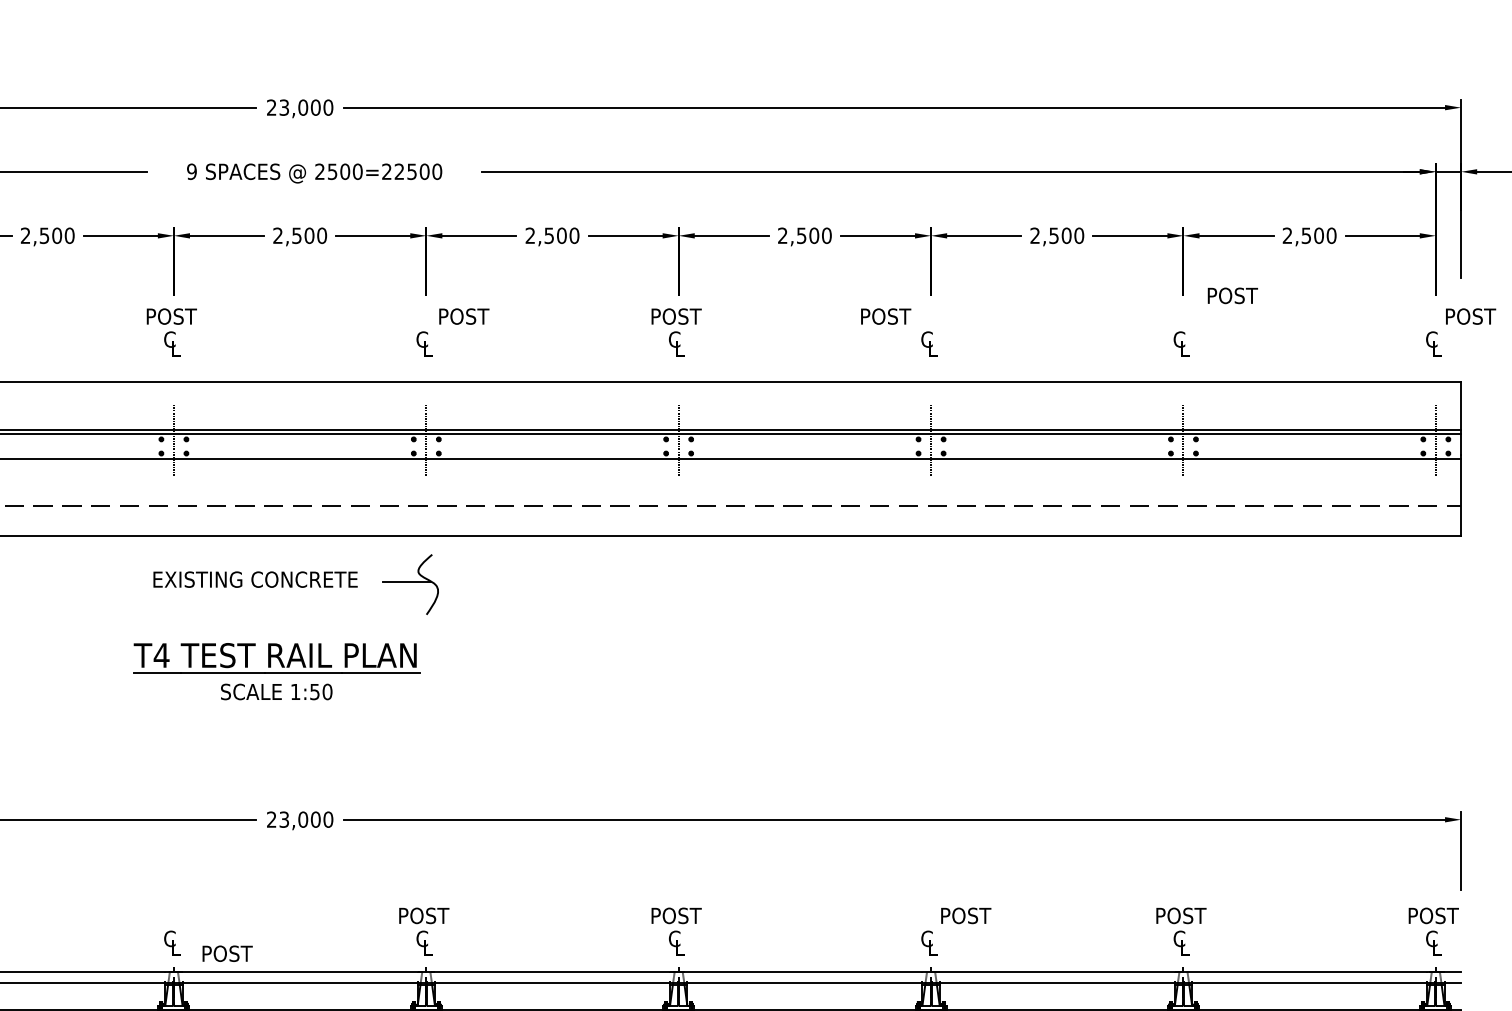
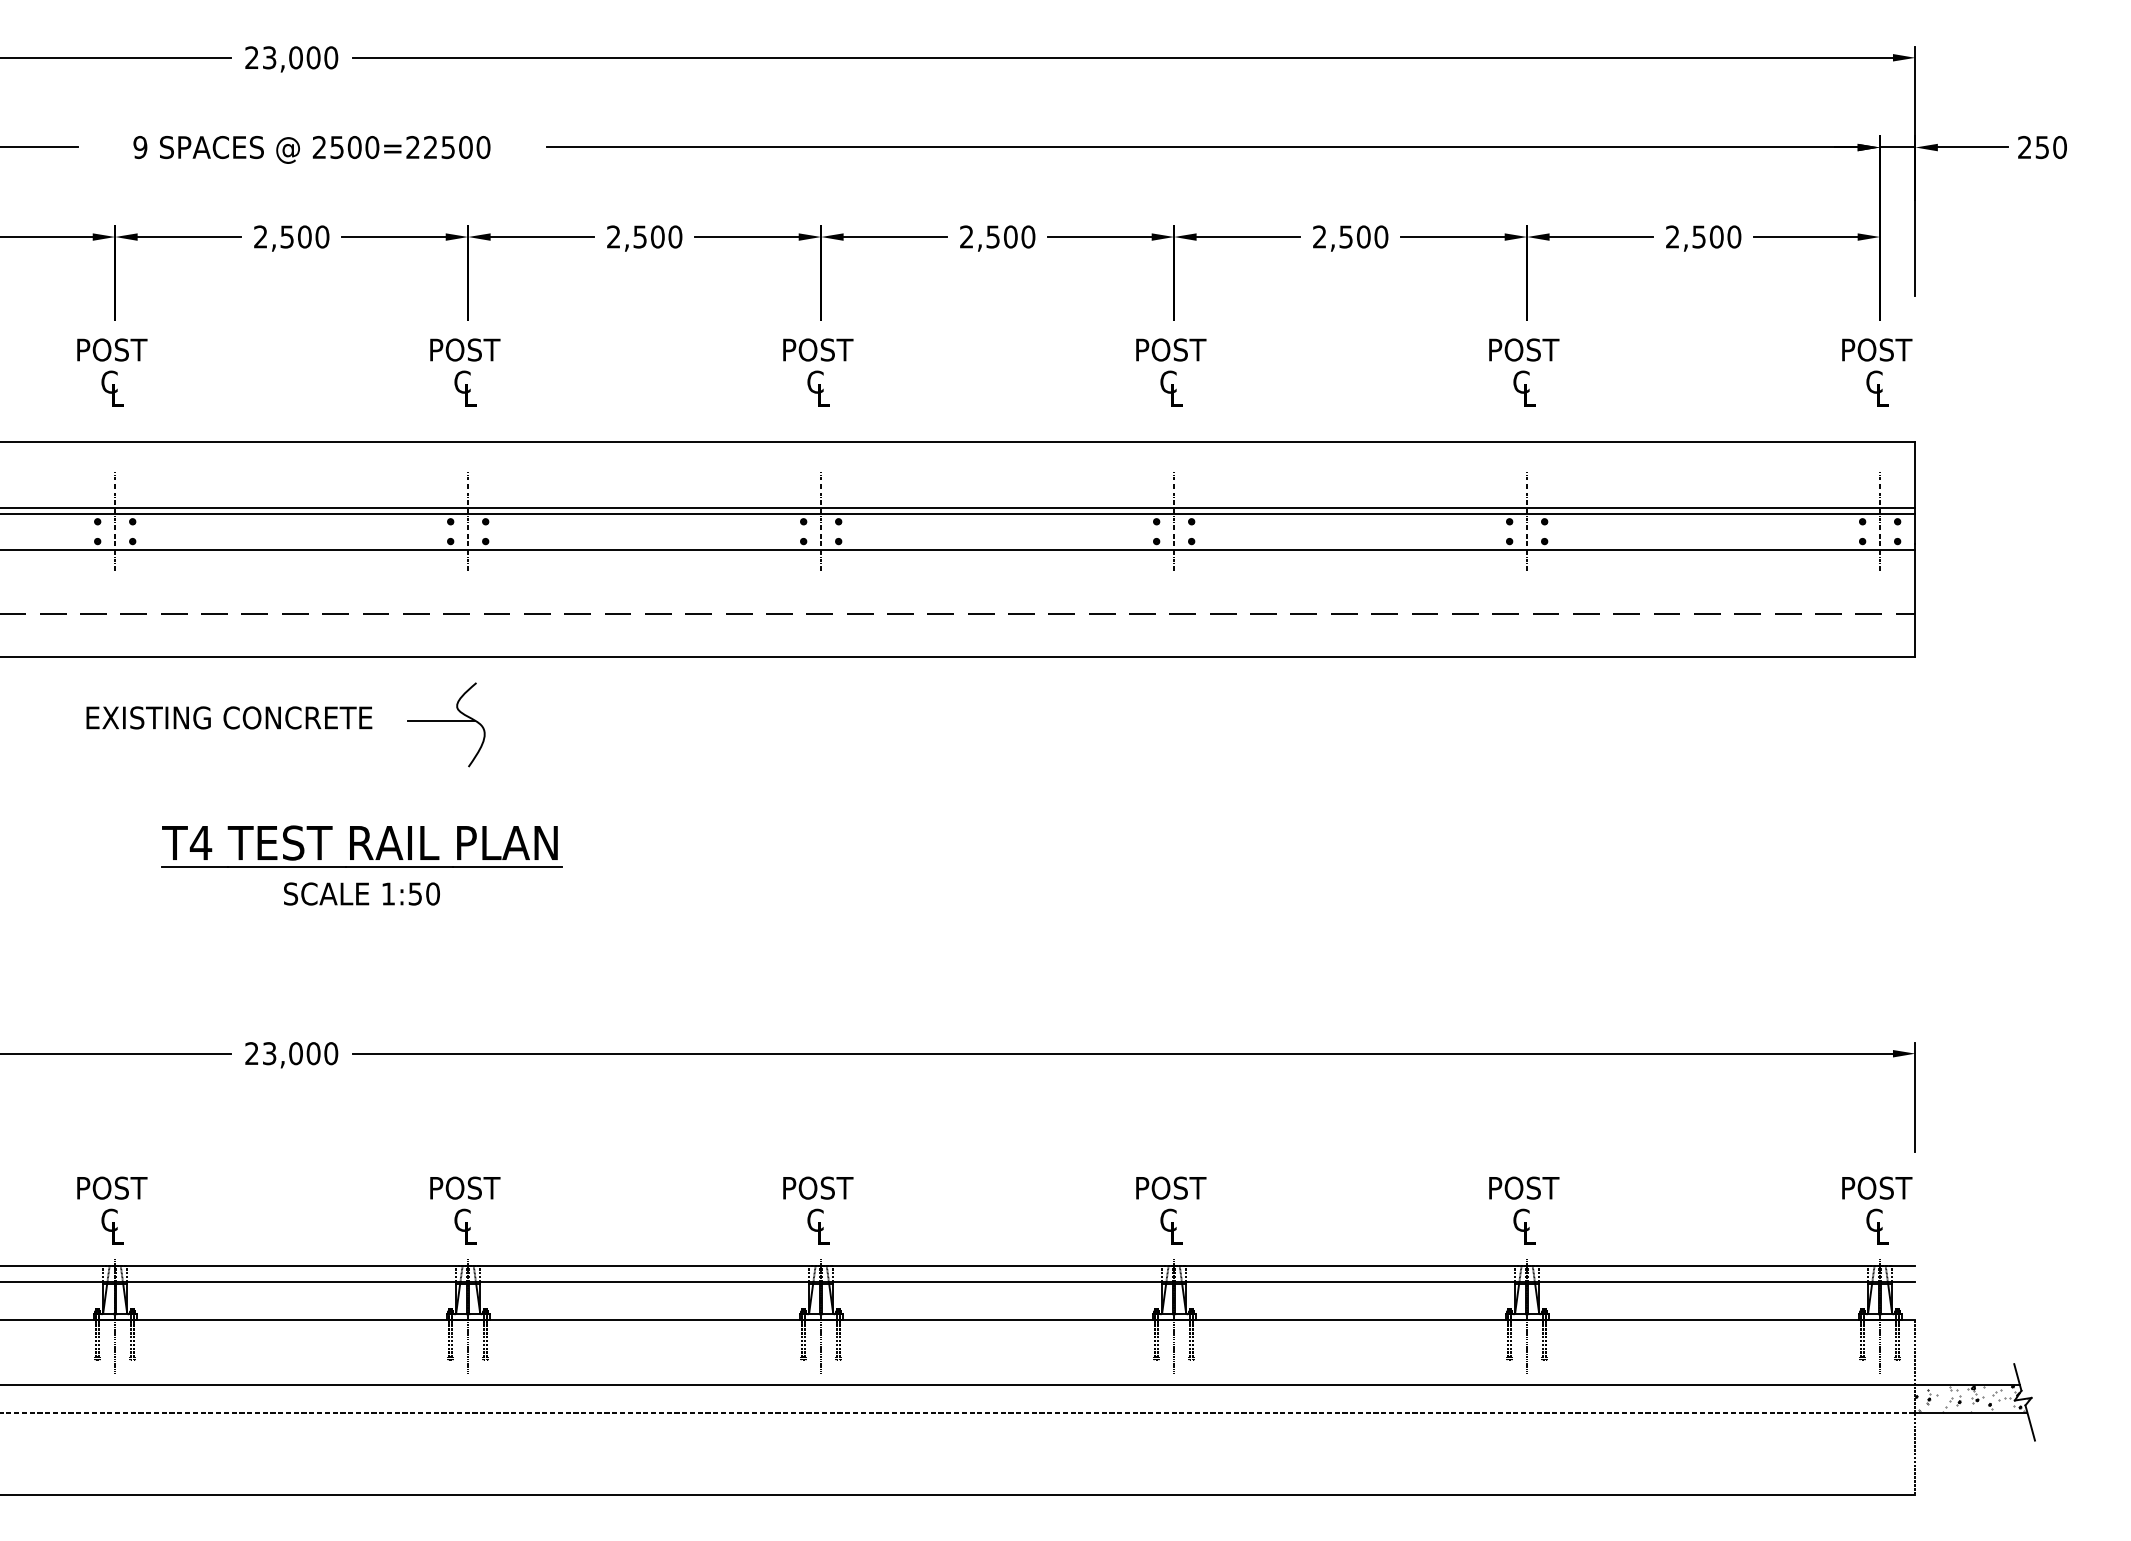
text: (1233, 295) -> (1524, 349), moved
text: (464, 316) -> (465, 349), moved
text: (886, 316) -> (1171, 349), moved
text: (1471, 316) -> (1877, 349), moved
part: (276, 671) -> (361, 865), moved
text: (966, 915) -> (1171, 1187), moved
text: (227, 953) -> (112, 1187), moved

